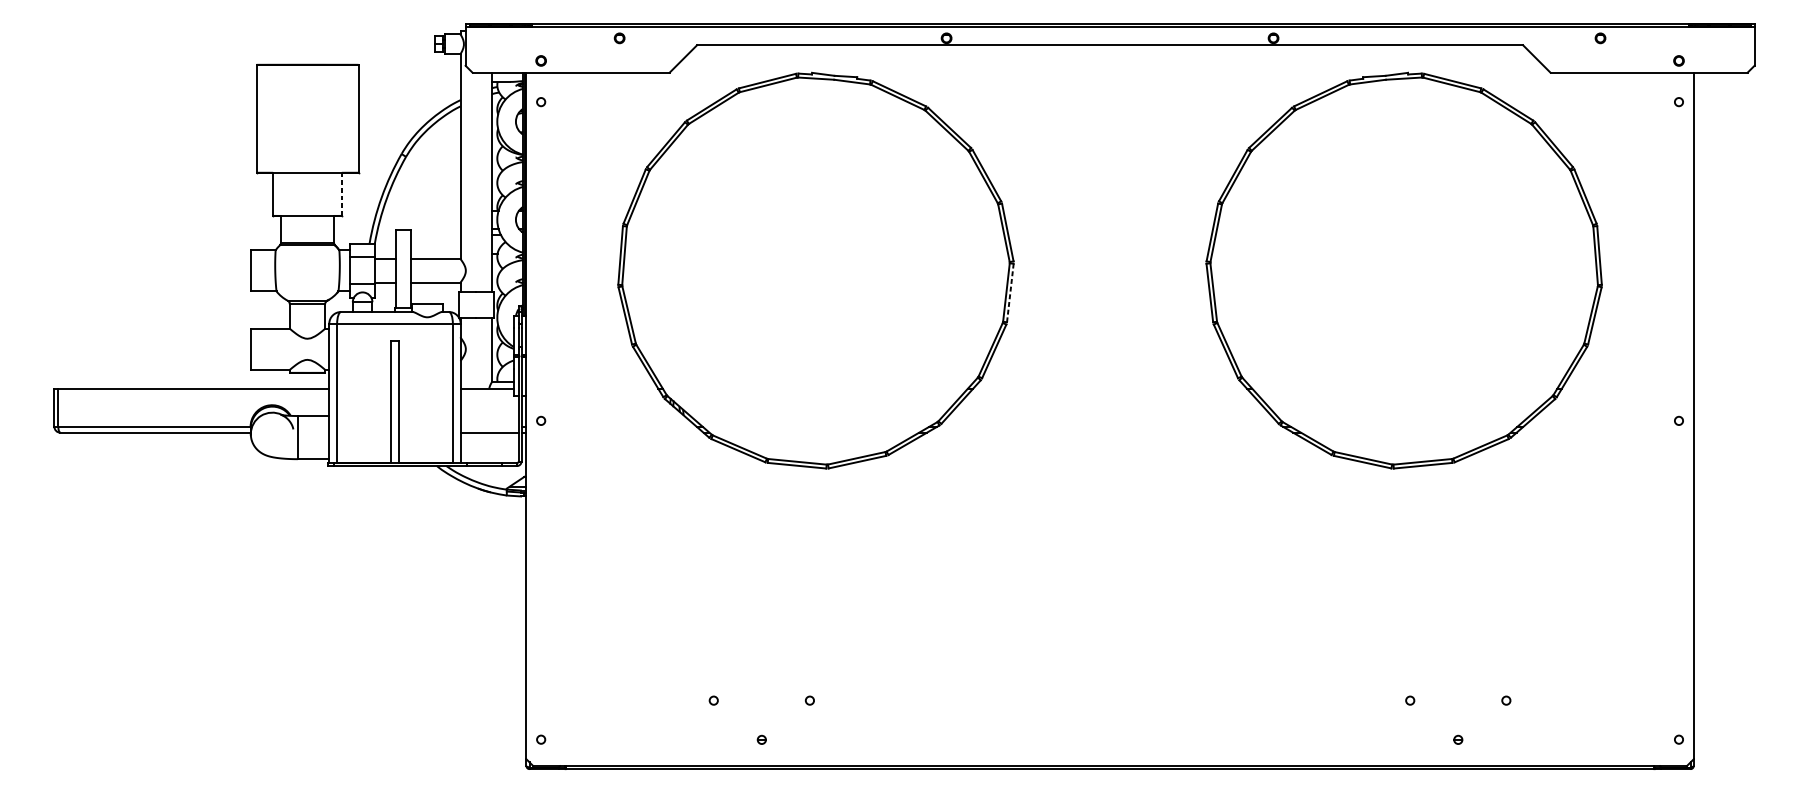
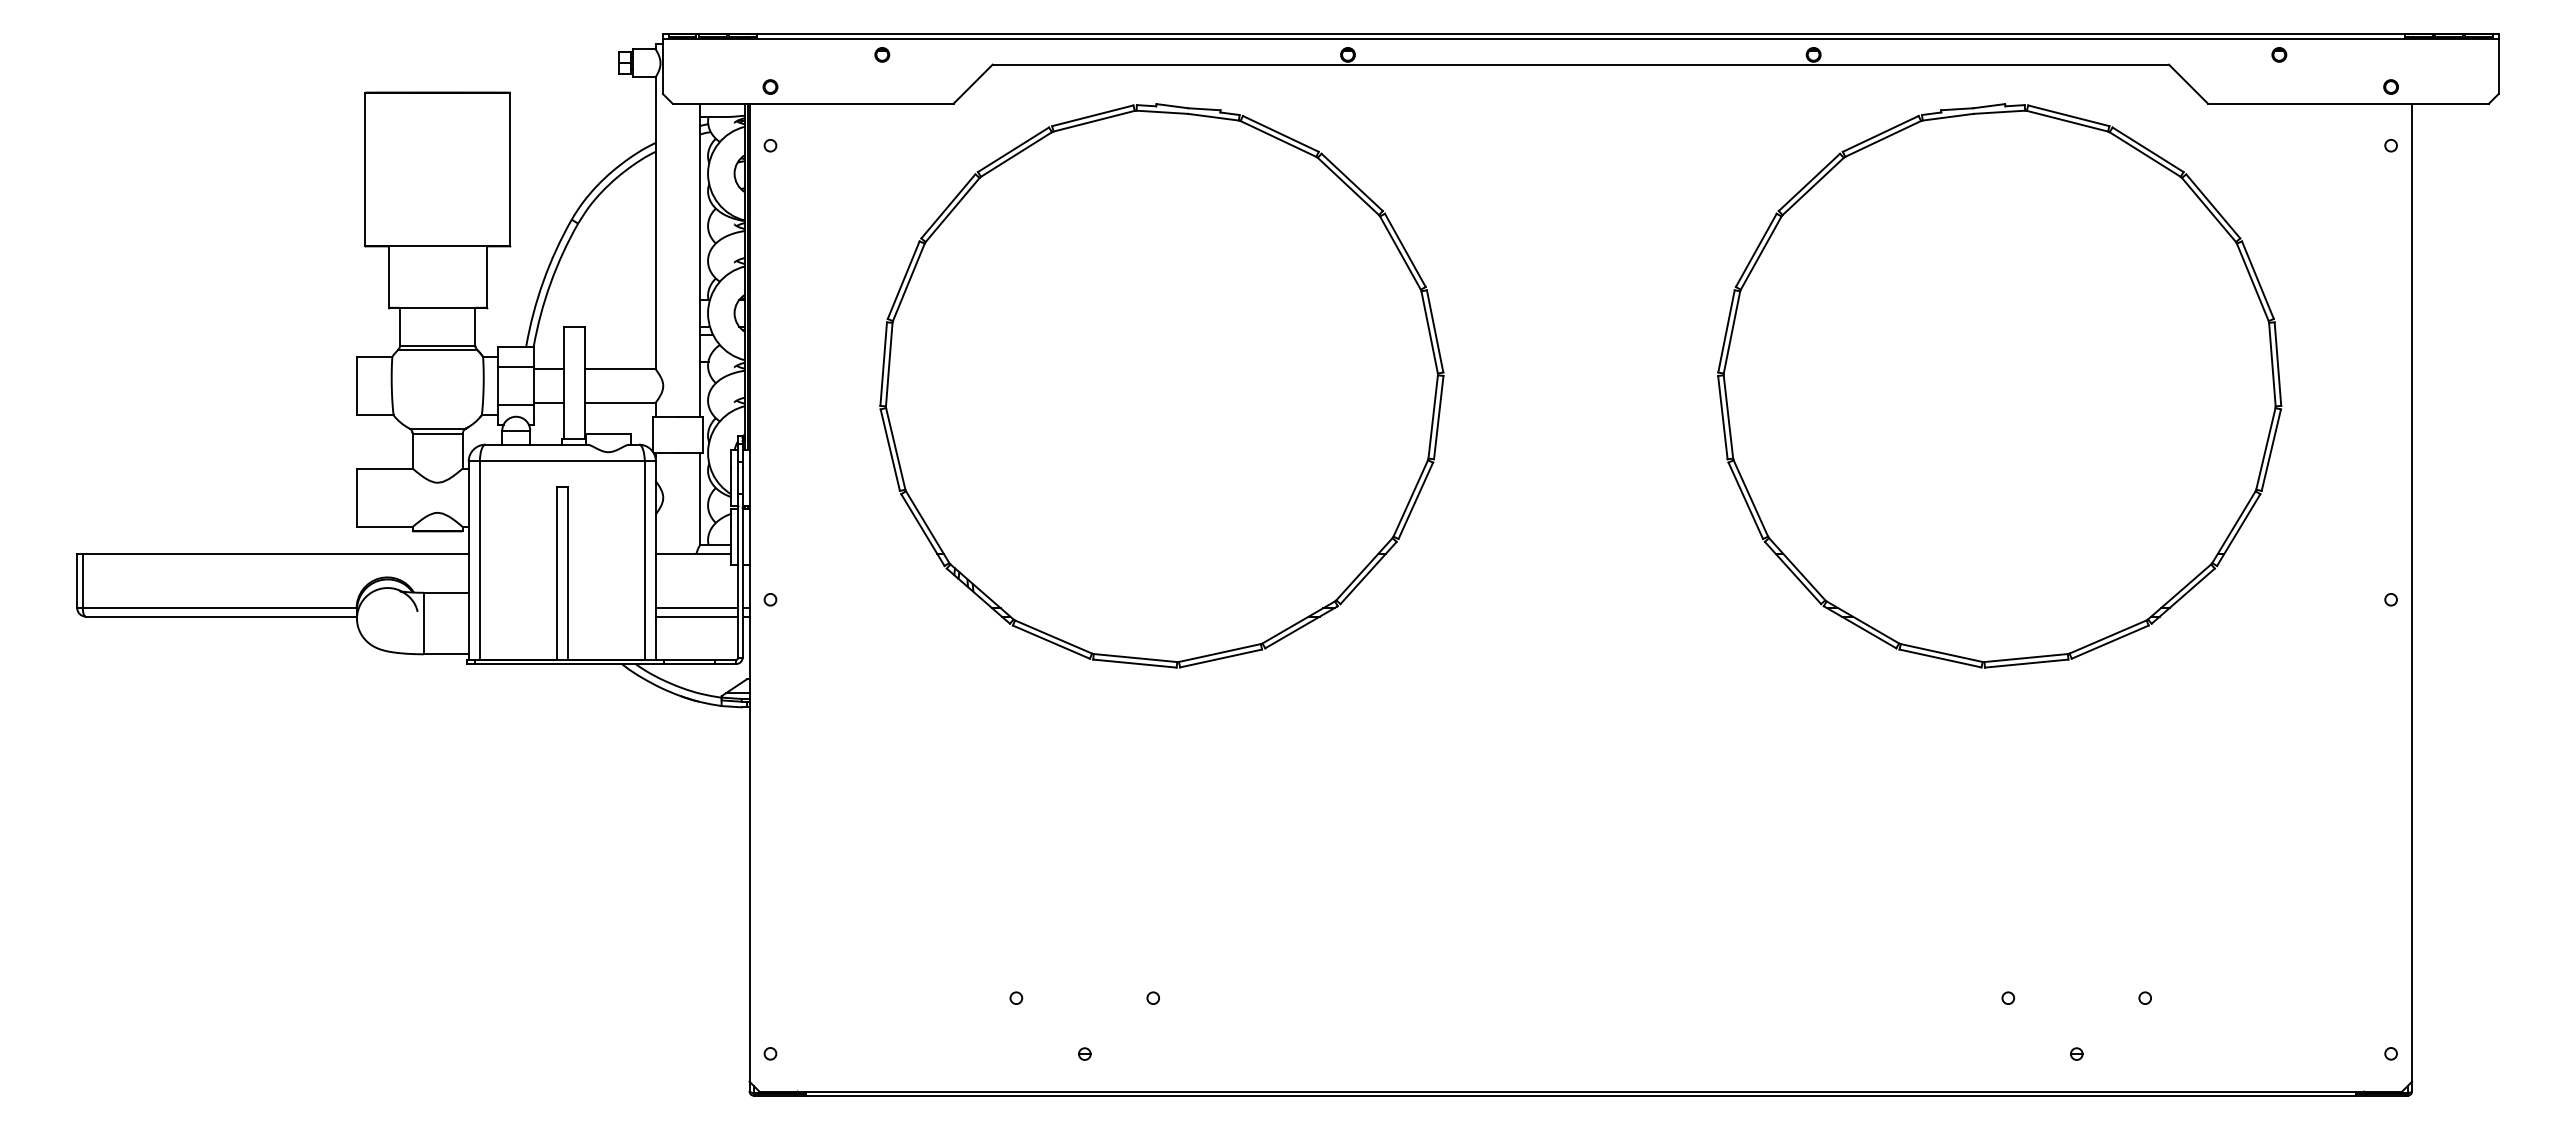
line: (341, 194) -> (486, 277), dashed -> solid
line: (1010, 292) -> (1438, 417), dashed -> solid
line: (489, 427) -> (696, 608), added

